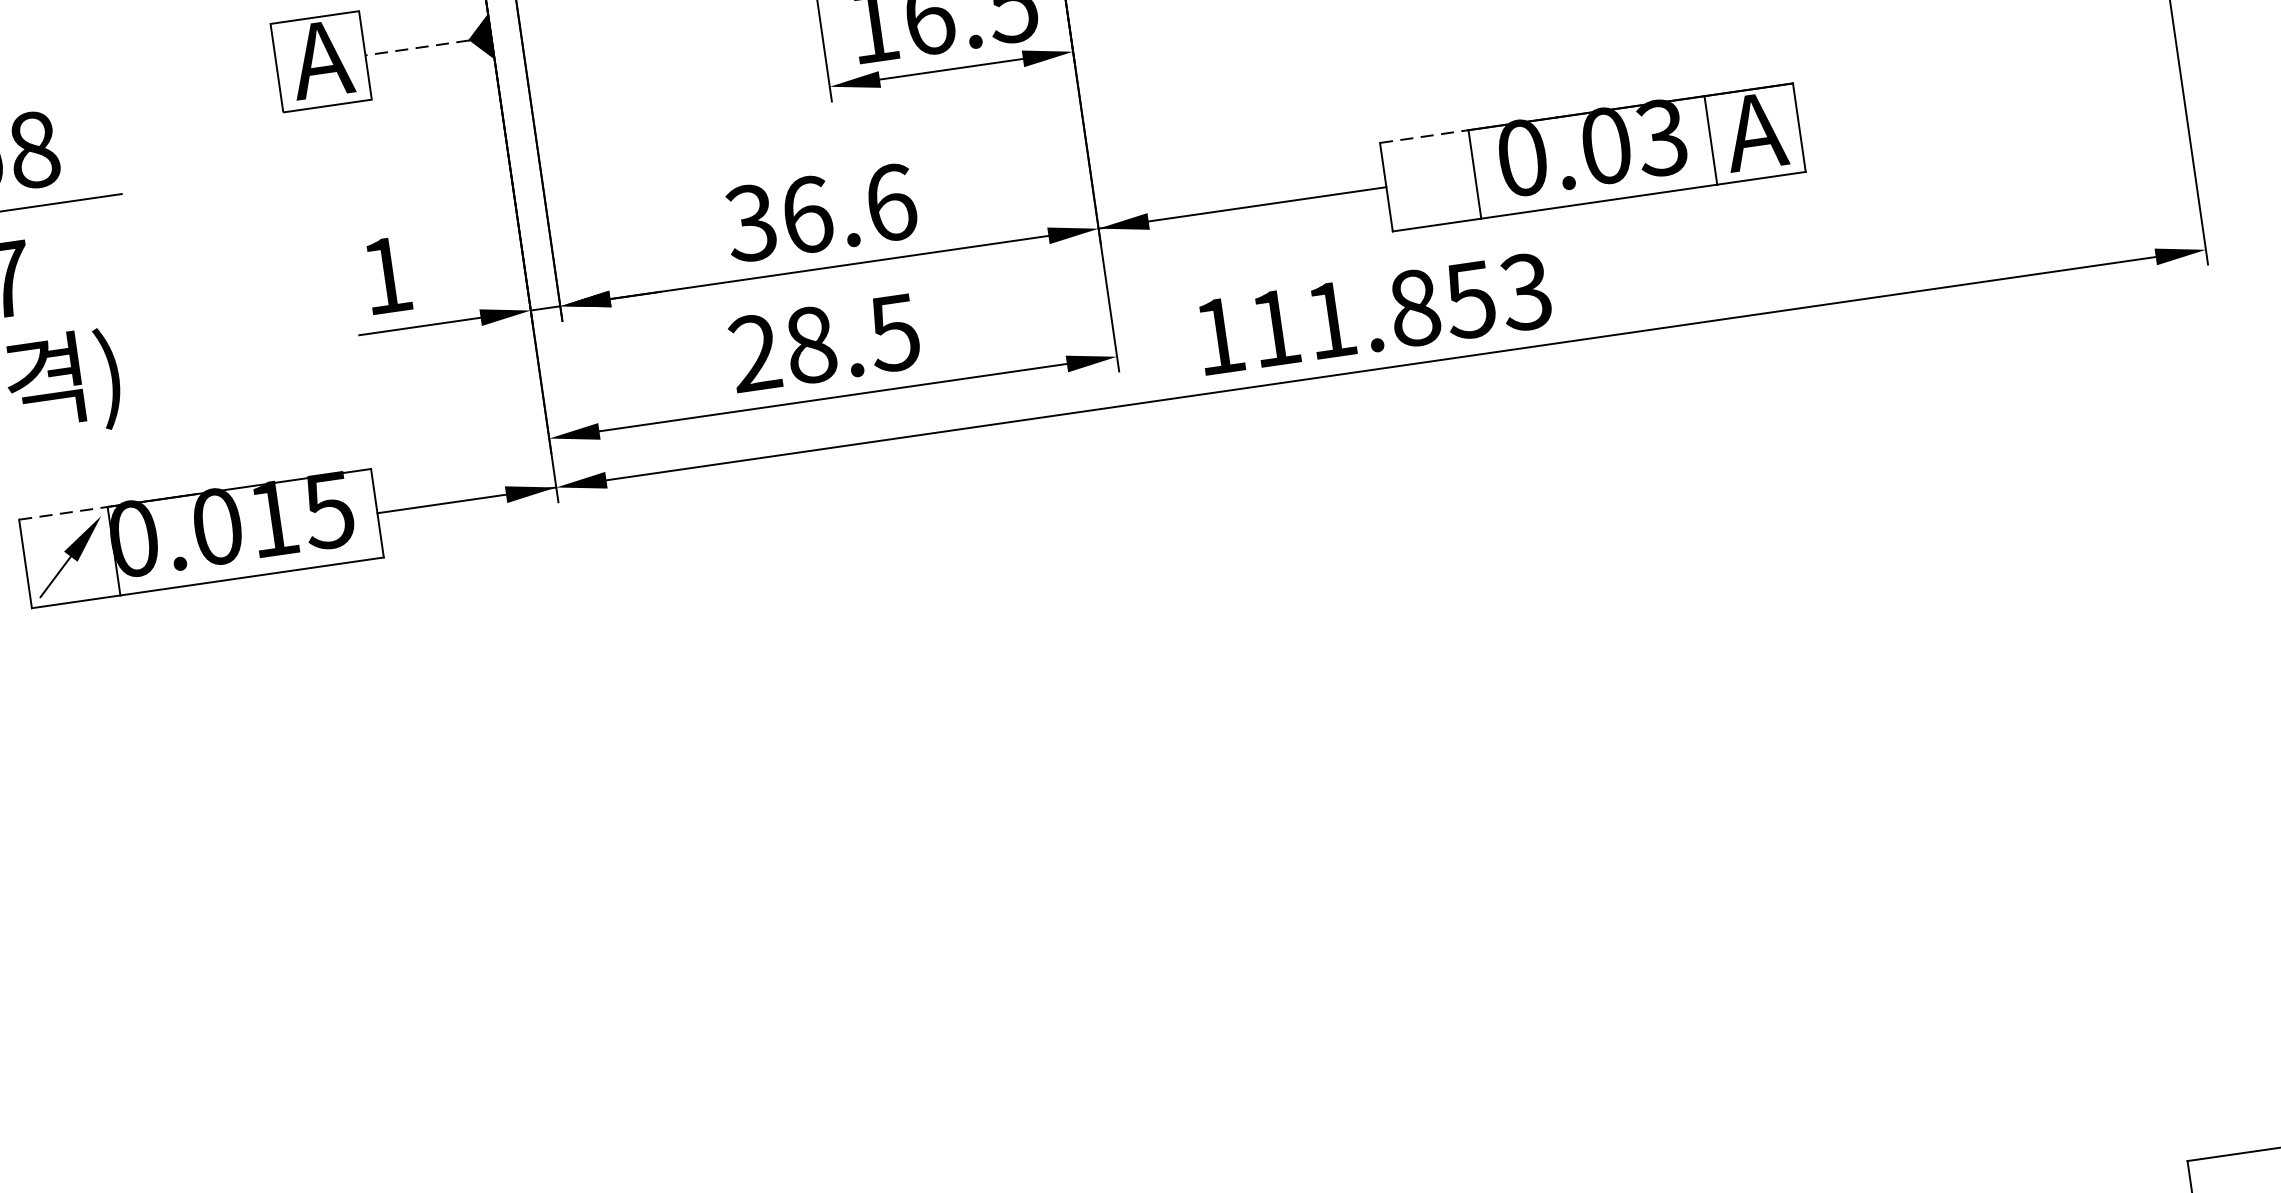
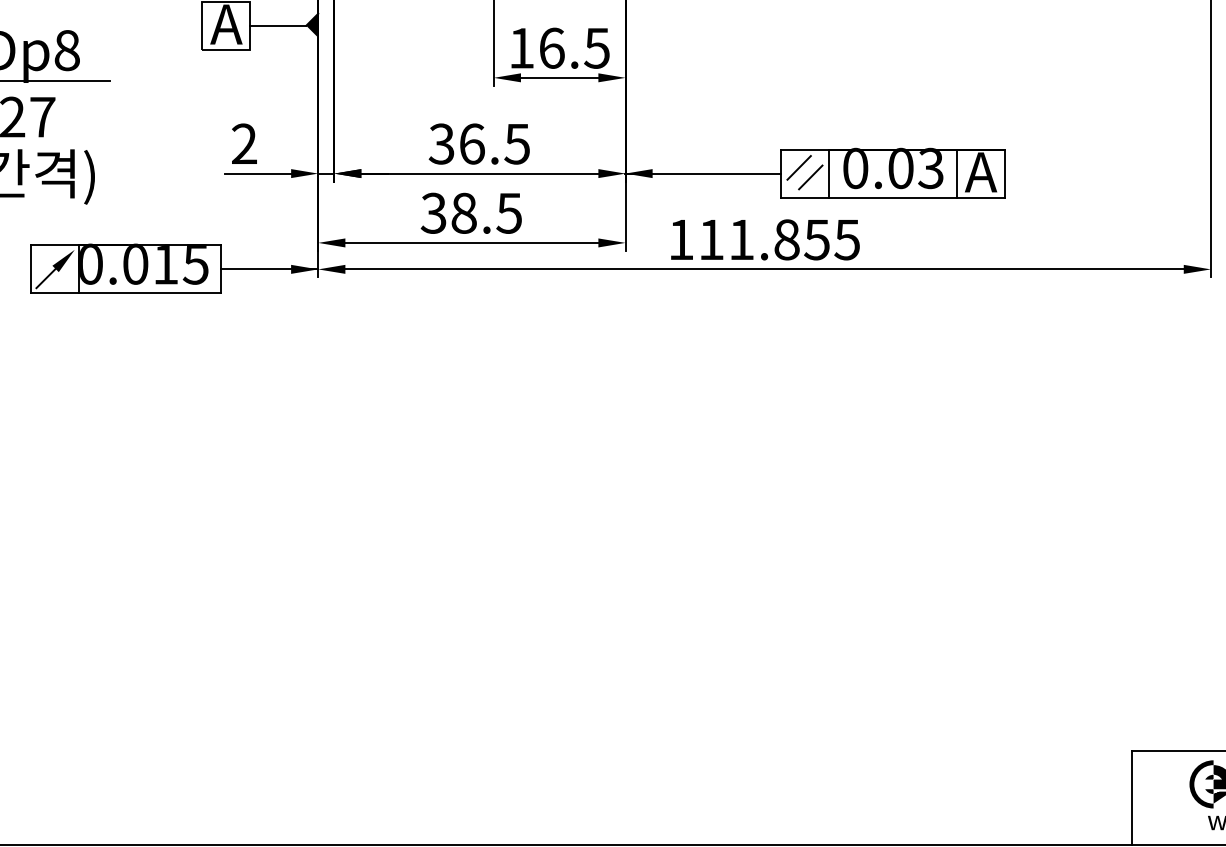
line: (416, 47) -> (277, 25), dashed -> solid
line: (1424, 136) -> (805, 149), dashed -> solid
line: (1416, 171) -> (798, 167), added
line: (1441, 186) -> (810, 177), added
text: (890, 201) -> (517, 143), 36.6 -> 36.5
text: (386, 274) -> (244, 143), 1 -> 2
text: (1524, 291) -> (846, 239), 111.853 -> 111.855
text: (754, 351) -> (433, 212), 28.5 -> 38.5
line: (64, 513) -> (55, 245), dashed -> solid

